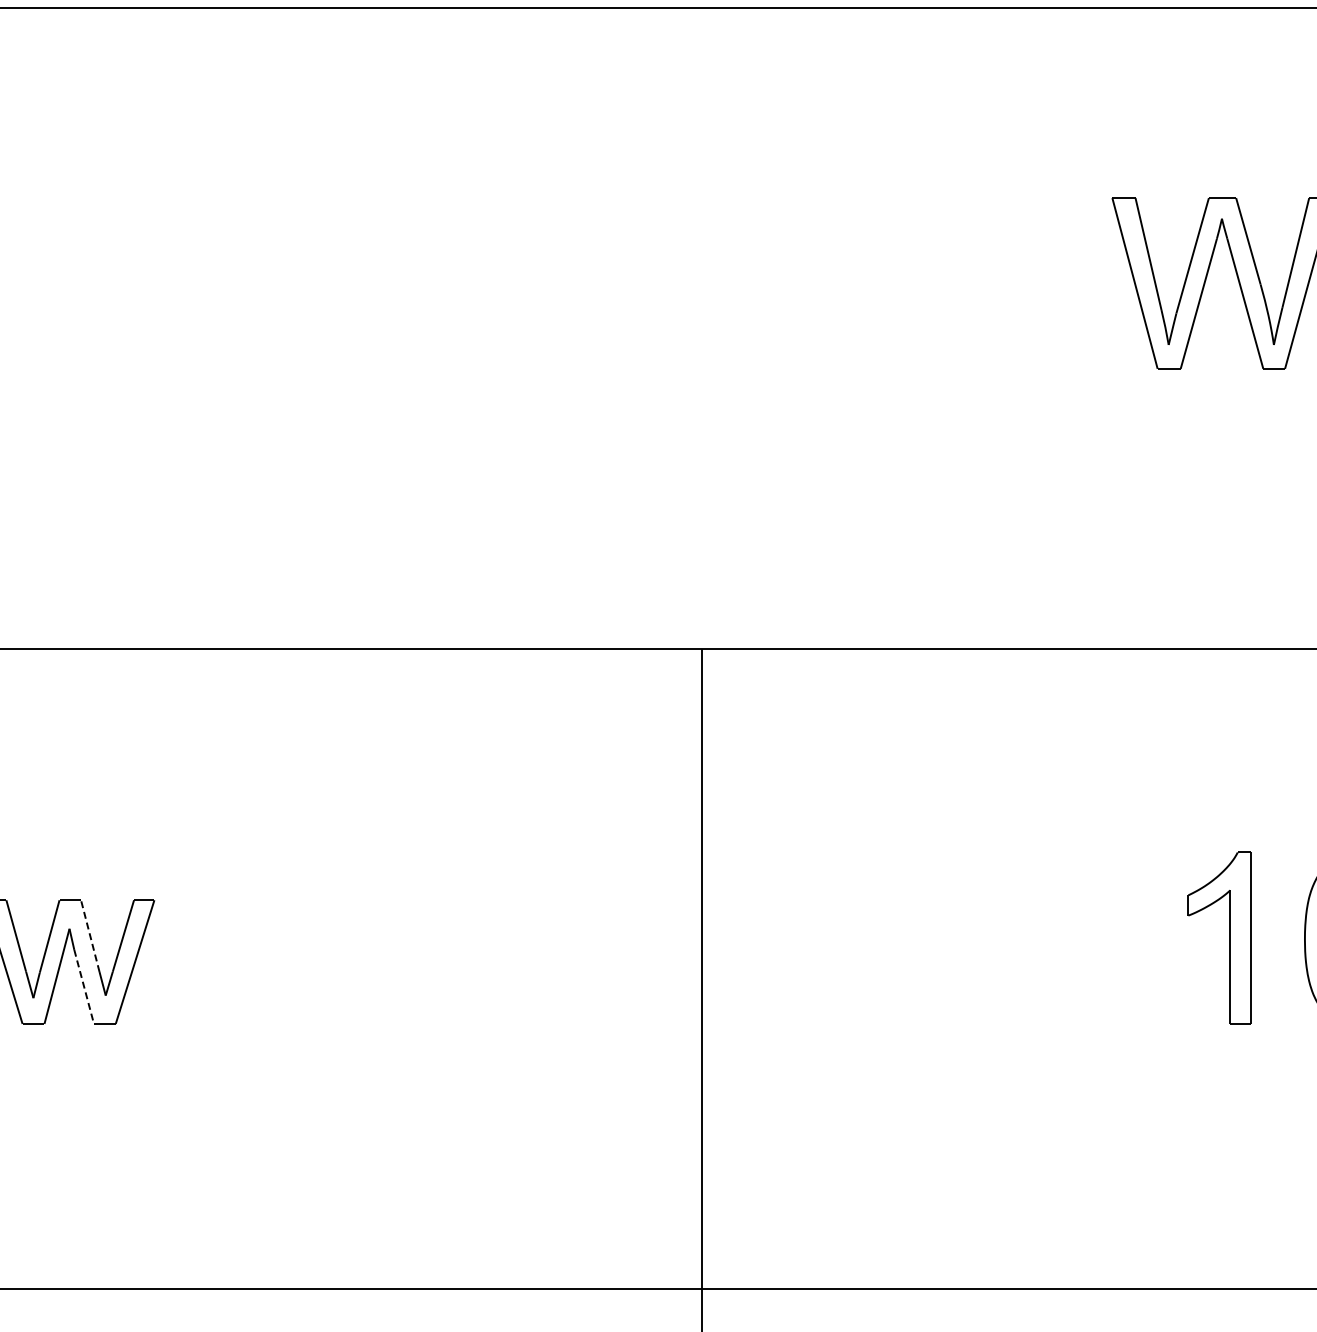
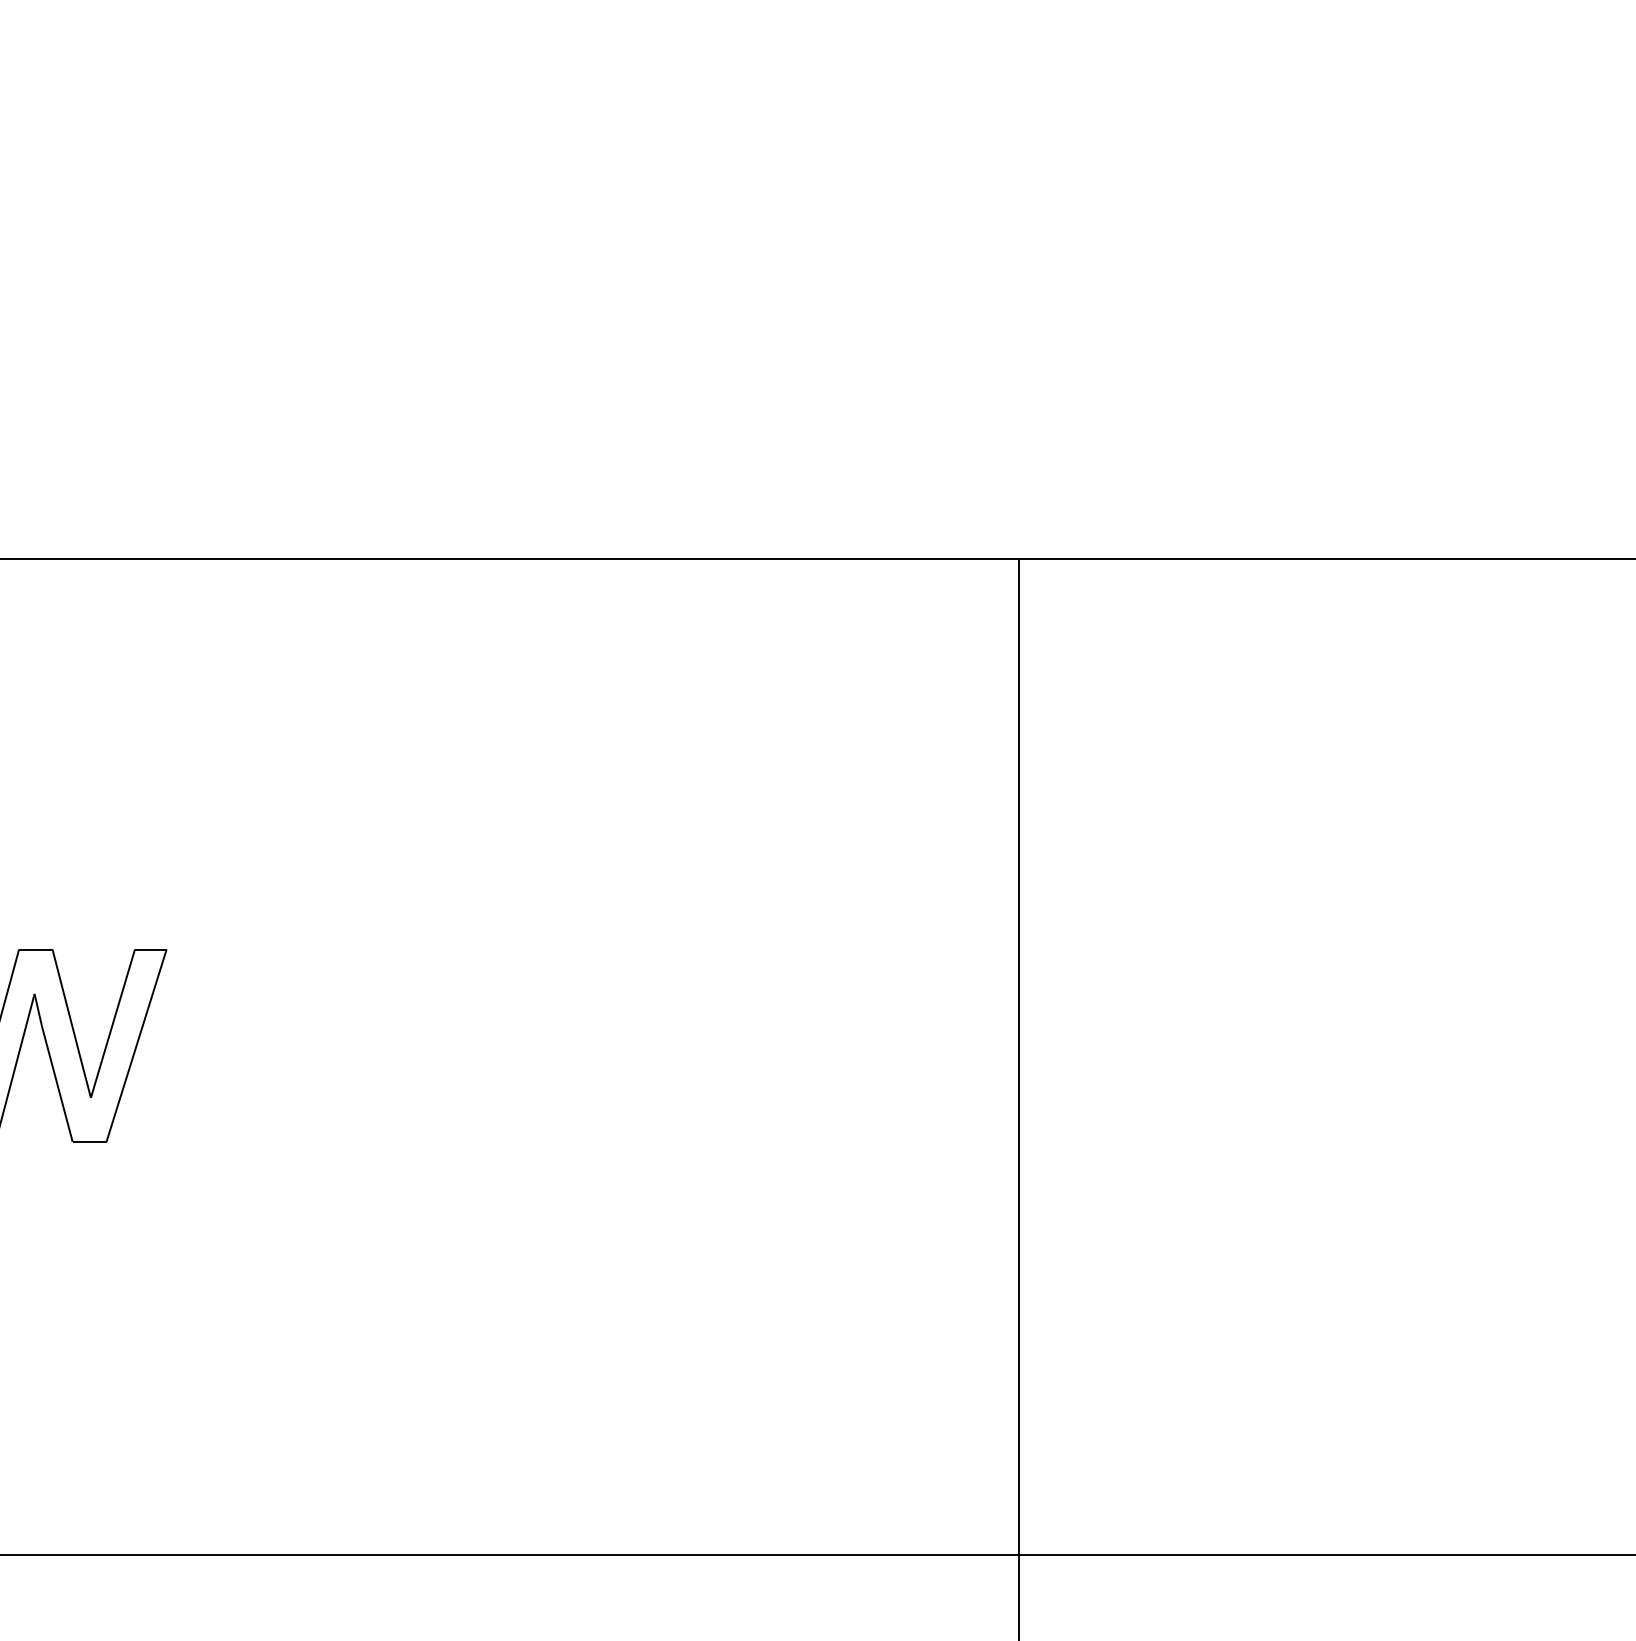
line: (90, 935) -> (67, 1004), dashed -> solid
line: (84, 987) -> (57, 1085), dashed -> solid

